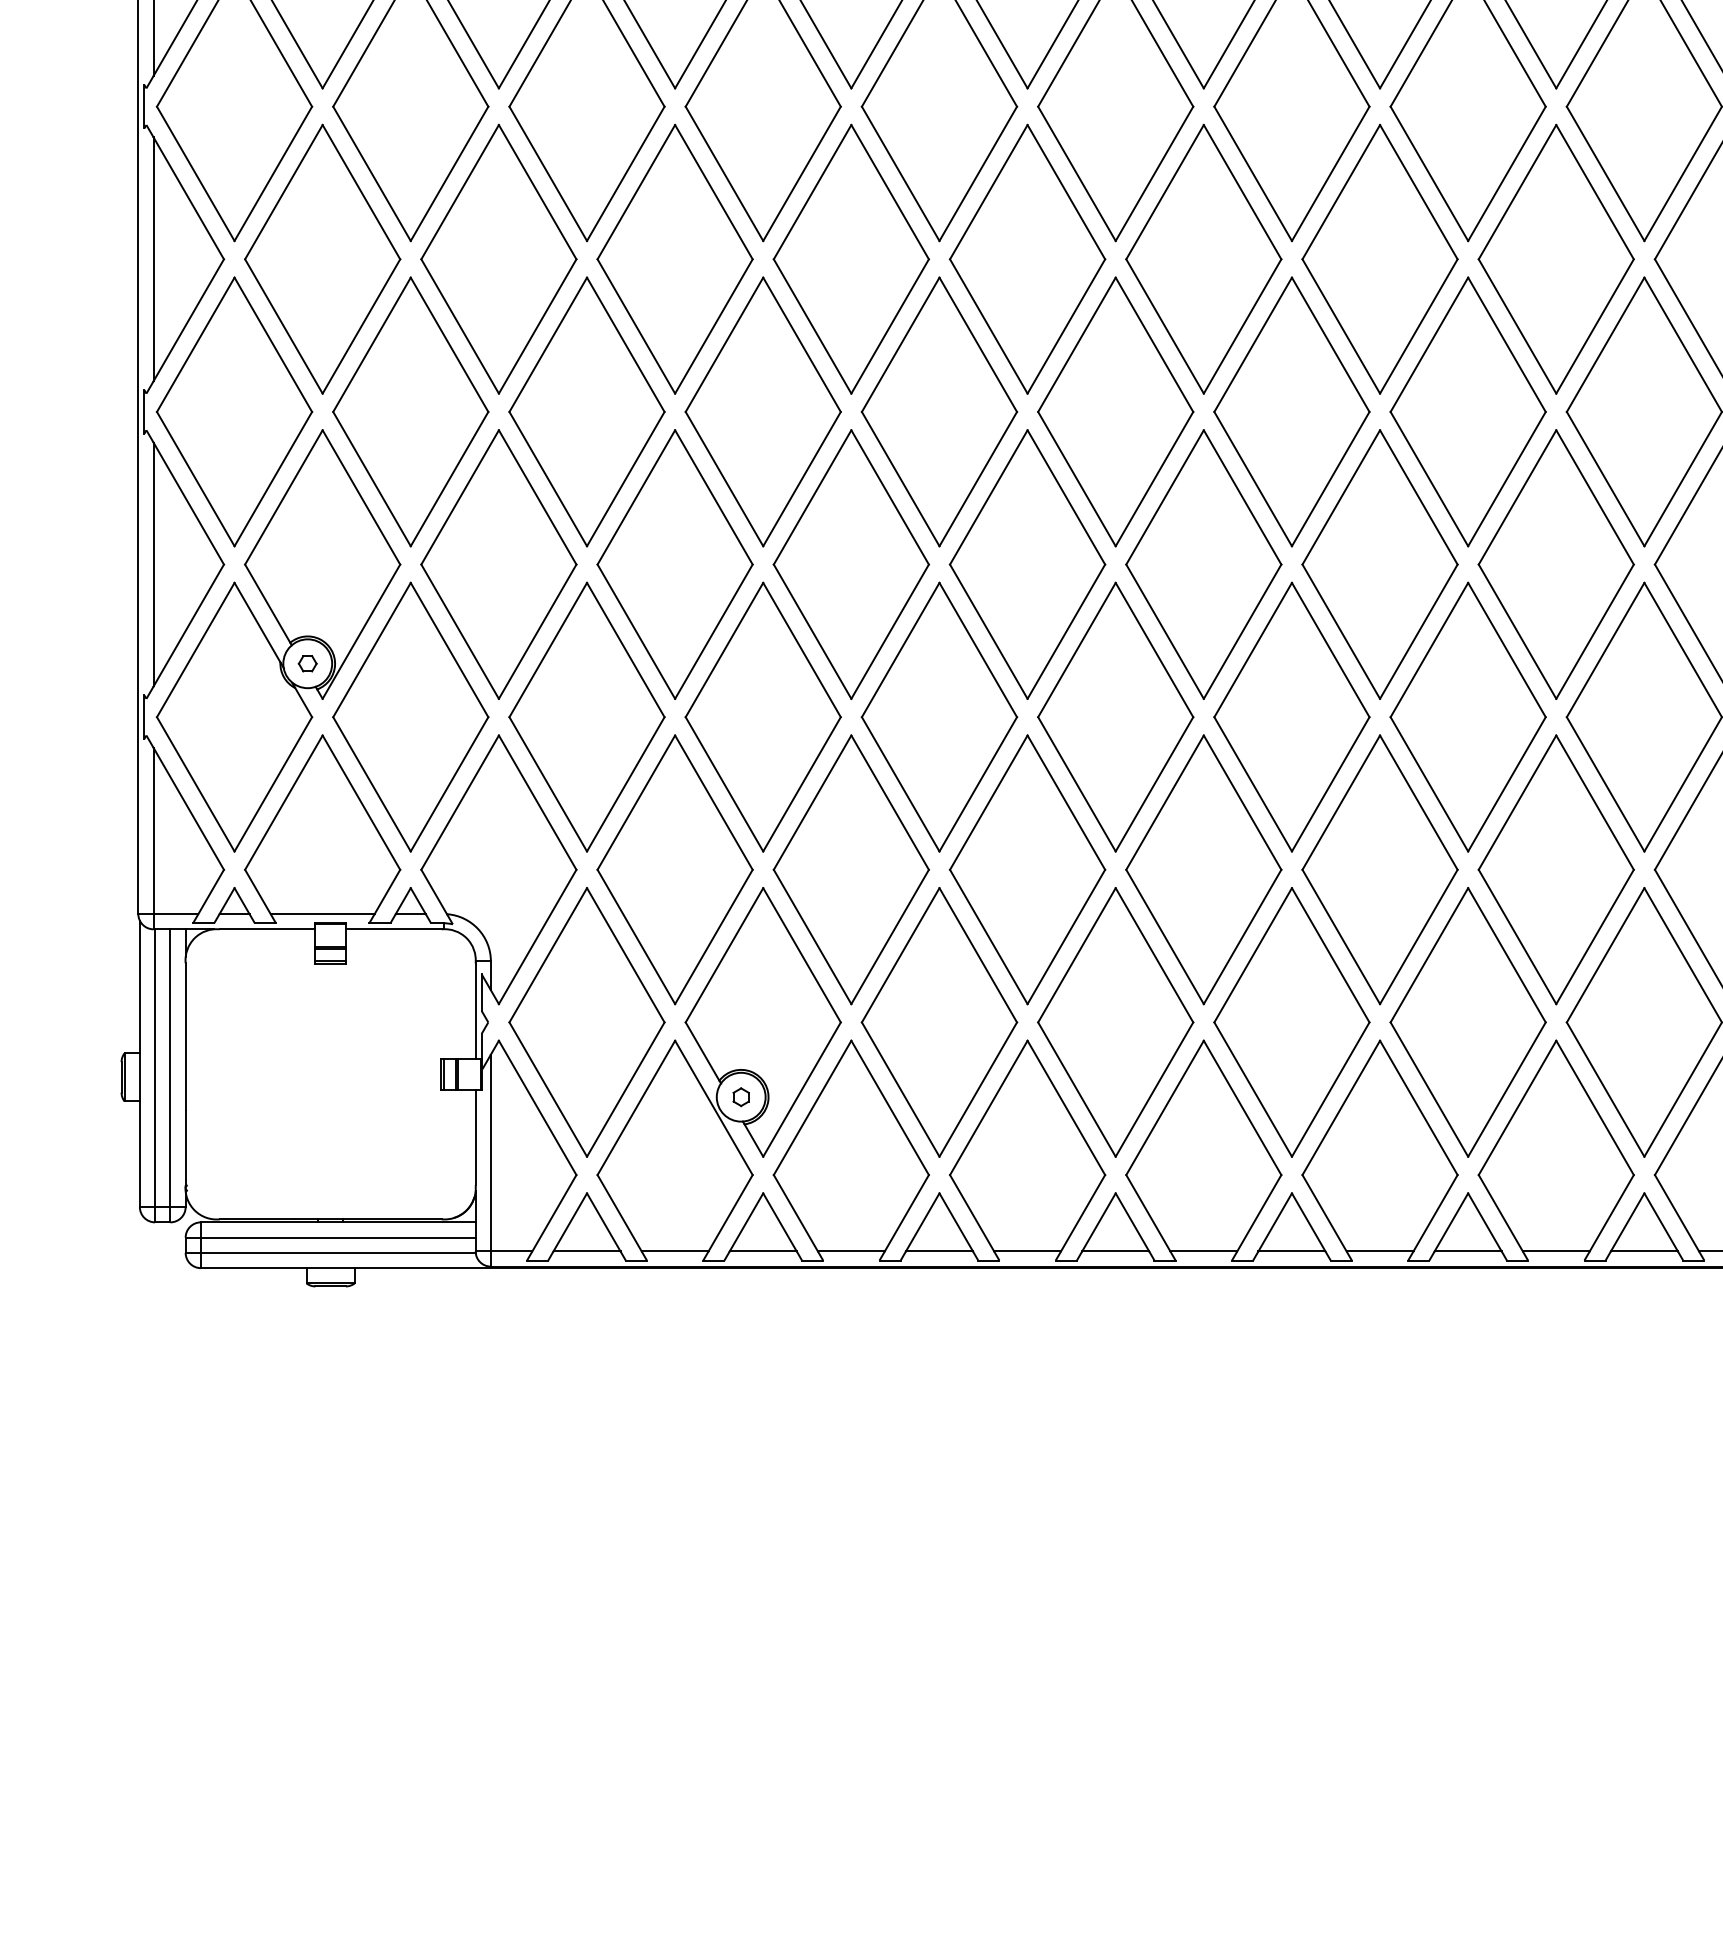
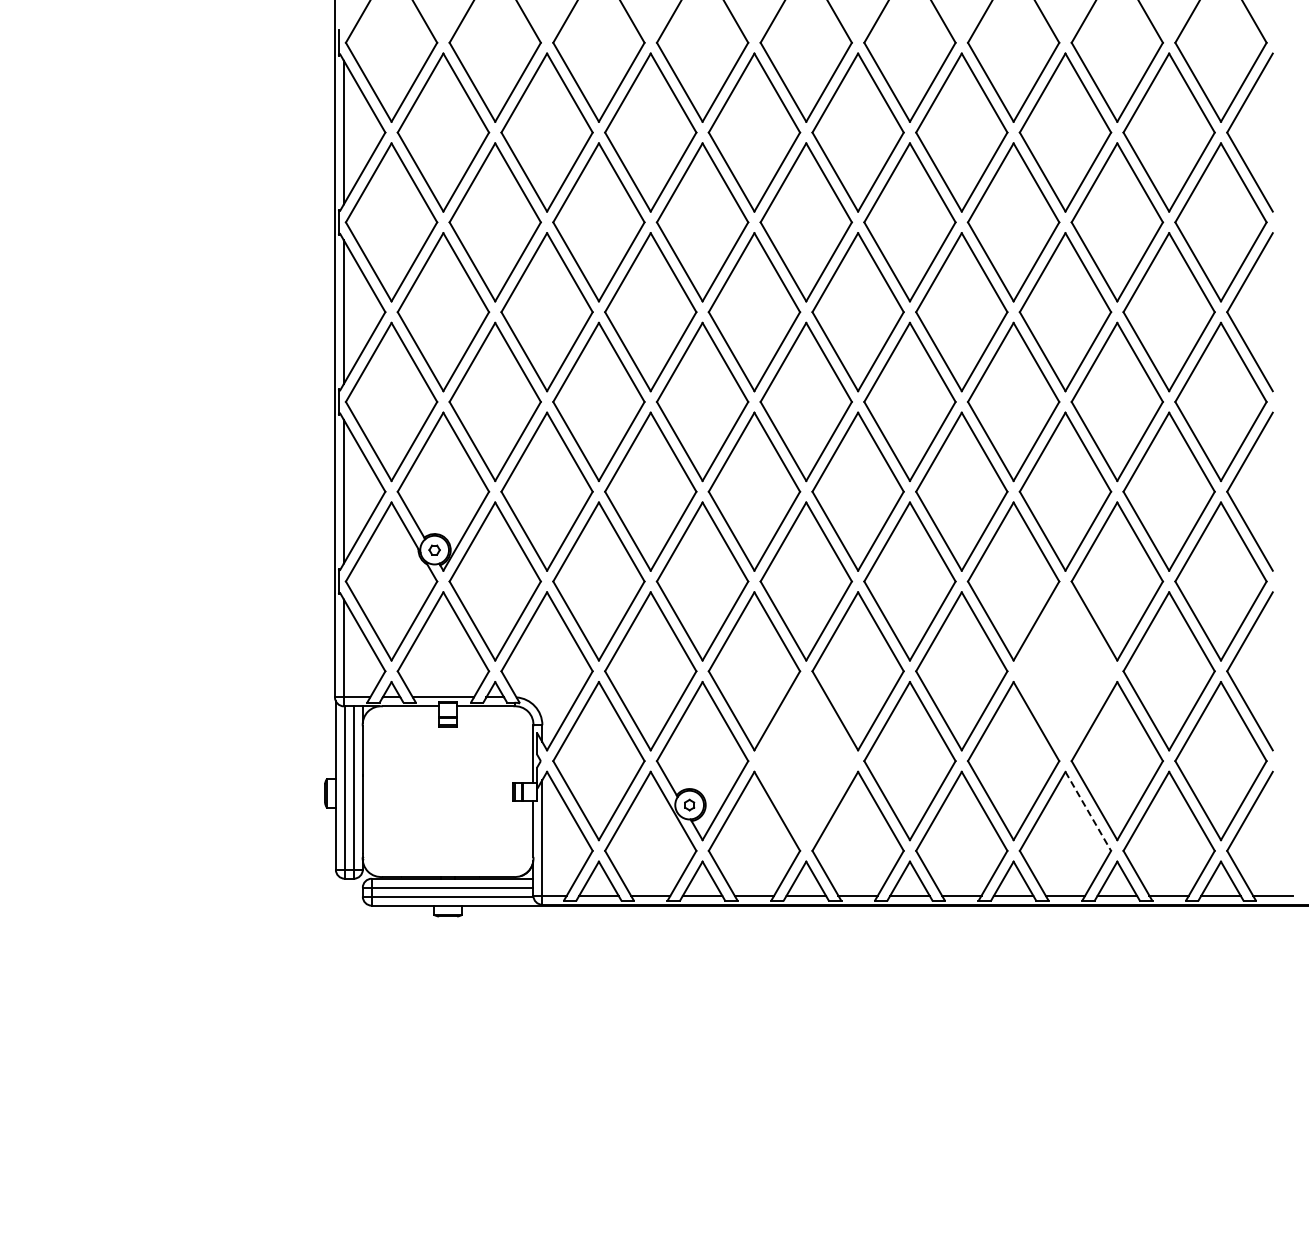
part: (1380, 870) -> (1065, 671), removed
part: (938, 1023) -> (805, 761), removed
line: (1419, 1108) -> (1088, 811), solid -> dashed

